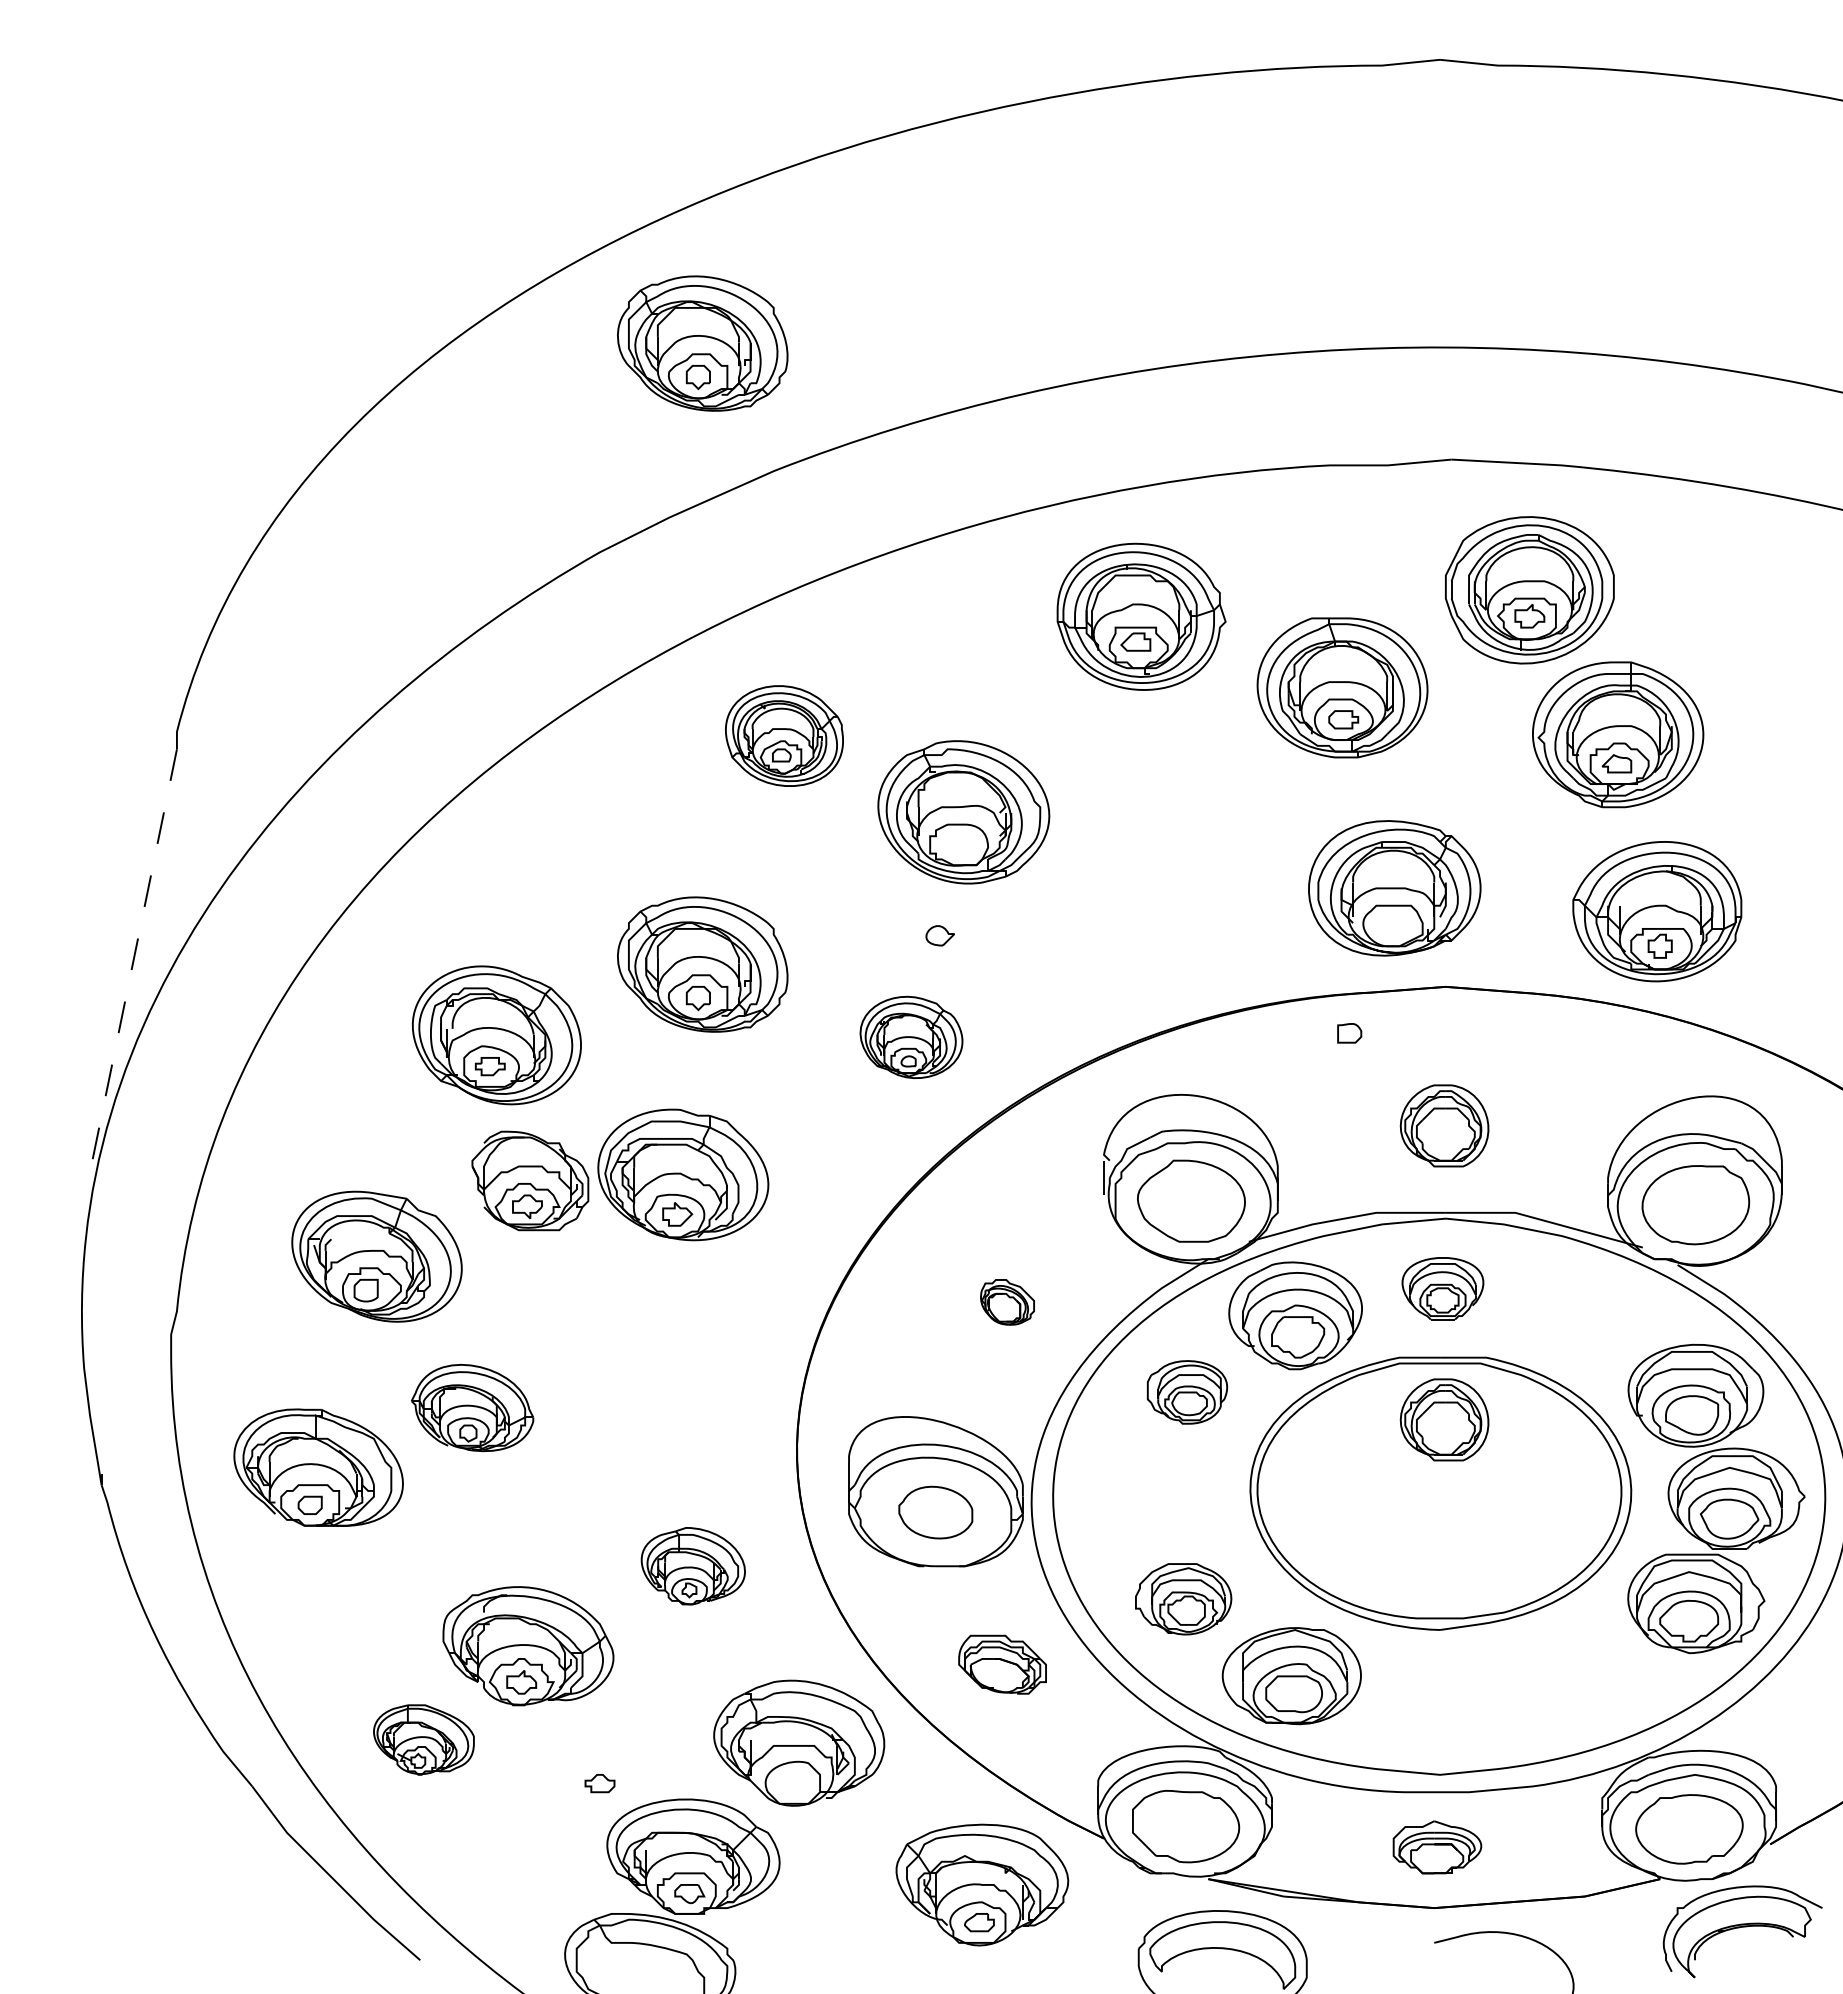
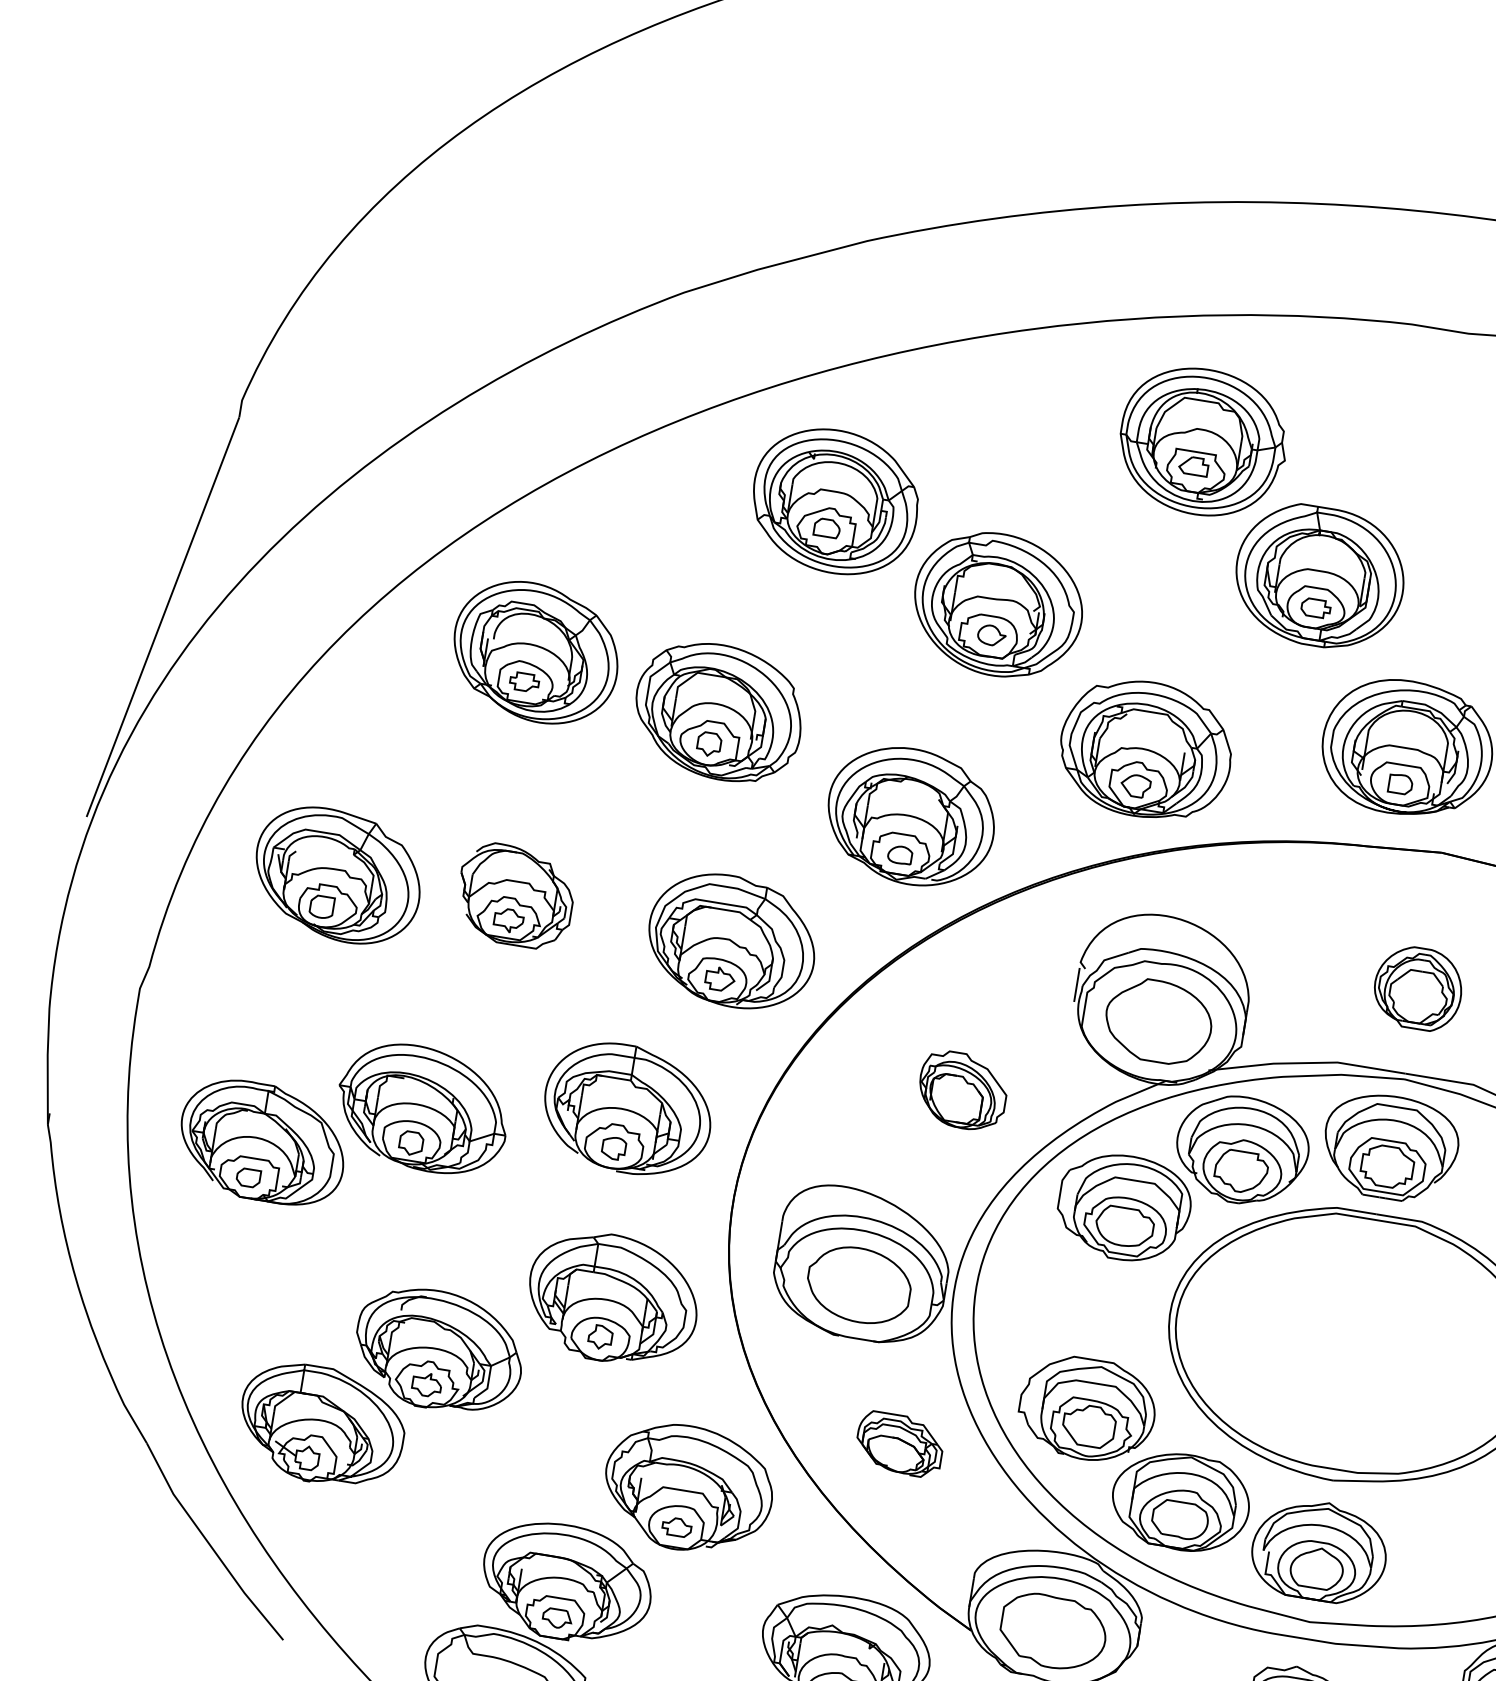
part: (702, 343) -> (818, 104), removed
part: (1342, 687) -> (1319, 576), moved
part: (784, 735) -> (835, 501), size x1.43
part: (1134, 932) -> (1146, 749), added
part: (939, 935) -> (991, 635), moved
line: (133, 960) -> (163, 616), dashed -> solid
part: (1349, 1033) -> (1400, 784), moved
part: (496, 1035) -> (535, 652), moved
part: (911, 1037) -> (911, 816), size x1.67
part: (683, 1174) -> (732, 941), moved
part: (376, 1256) -> (337, 875), moved
part: (1442, 1288) -> (1390, 1147), size x1.67
part: (1007, 1302) -> (962, 1091), size x1.67
part: (677, 1374) -> (628, 1108), added
part: (1187, 1392) -> (1124, 1207), size x1.67
part: (472, 1407) -> (422, 1108), size x1.43
part: (1444, 1419) -> (1371, 1275), removed
part: (935, 1512) -> (858, 1284), size x1.43
part: (693, 1565) -> (613, 1297), size x1.67
part: (1183, 1599) -> (1087, 1409), size x1.43
part: (1437, 1702) -> (1319, 1551), added
part: (423, 1739) -> (321, 1424), size x1.67
part: (599, 1783) -> (676, 1527), moved

